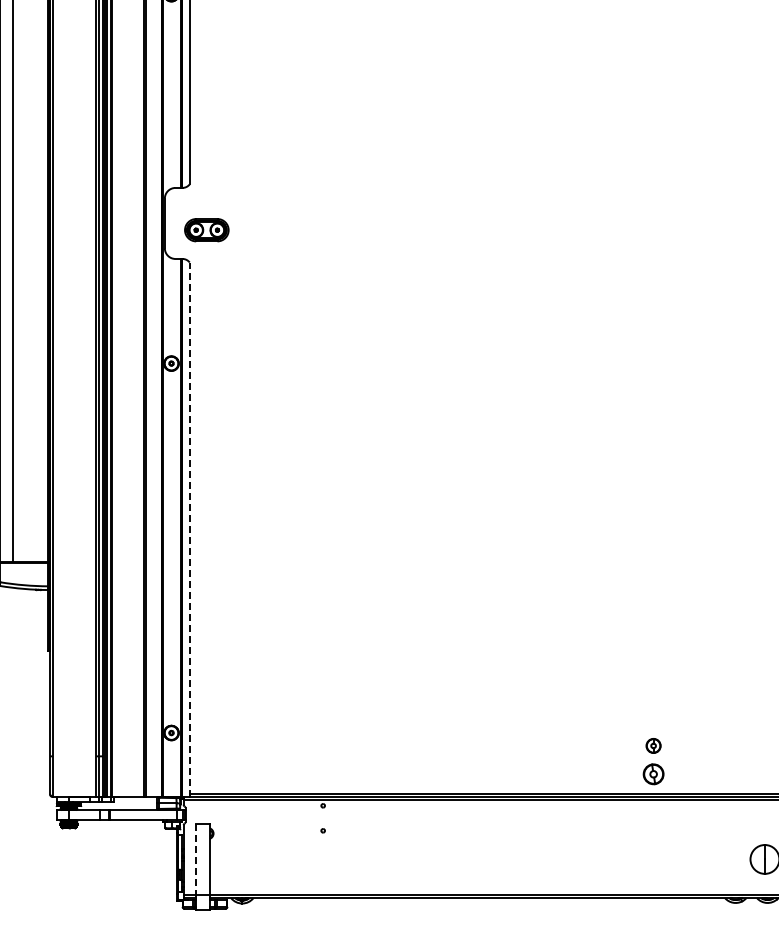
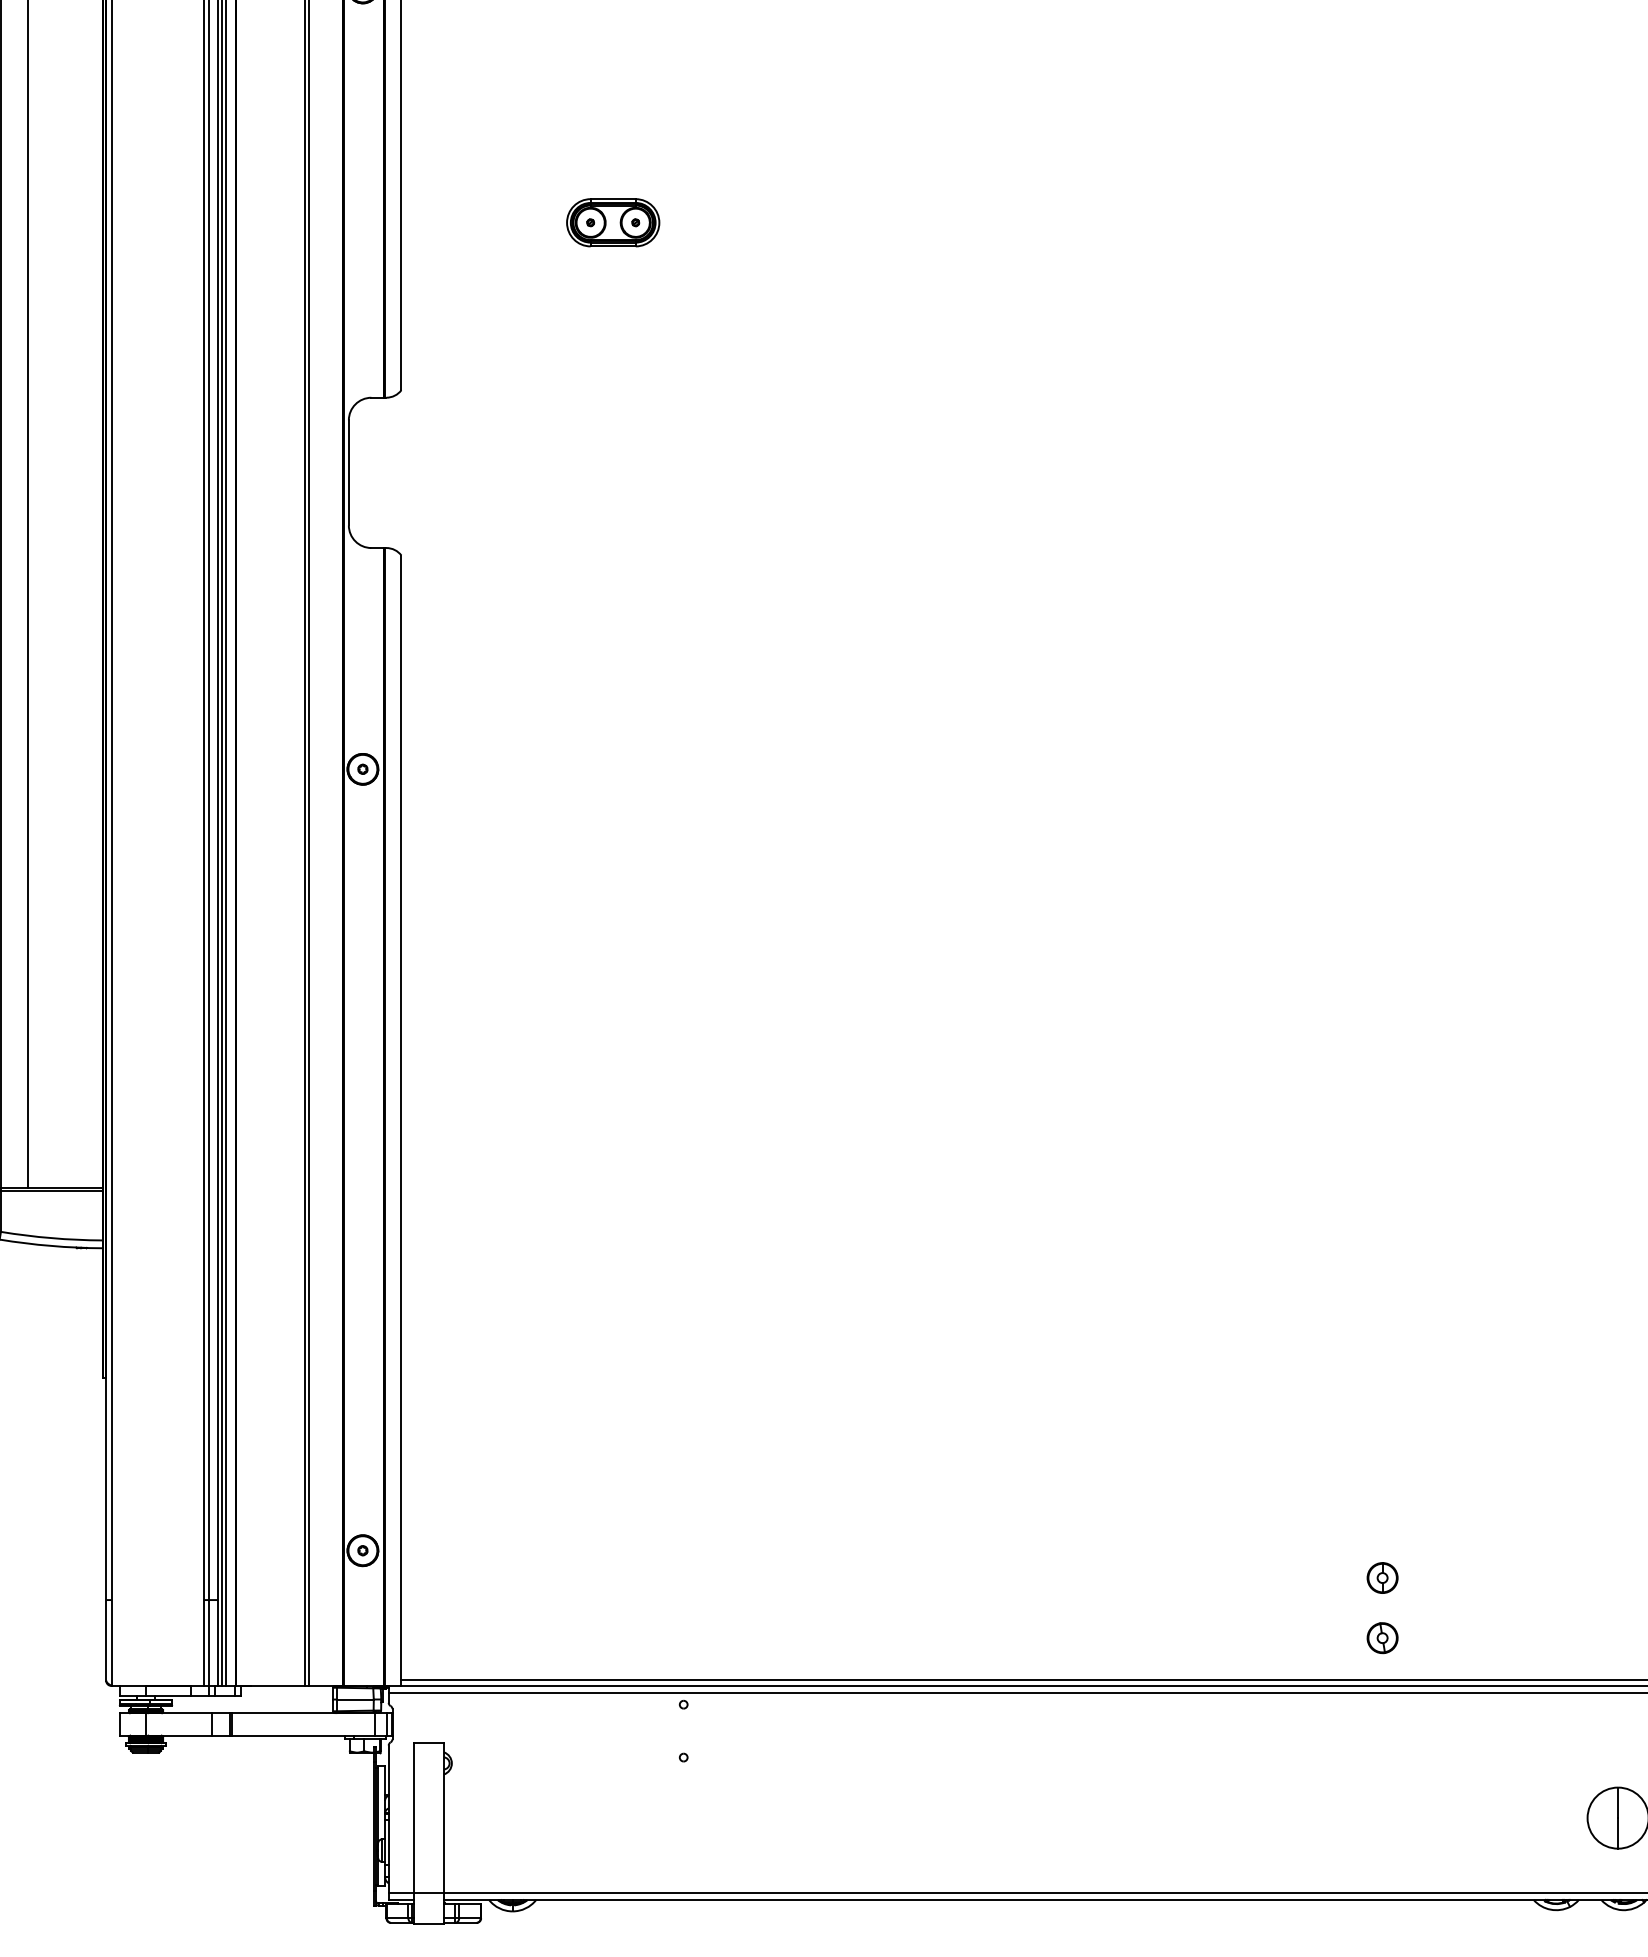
part: (206, 230) -> (612, 223), moved
line: (189, 529) -> (400, 1120), dashed -> solid
part: (653, 774) -> (1382, 1638), size x0.71
line: (195, 859) -> (413, 1818), dashed -> solid

